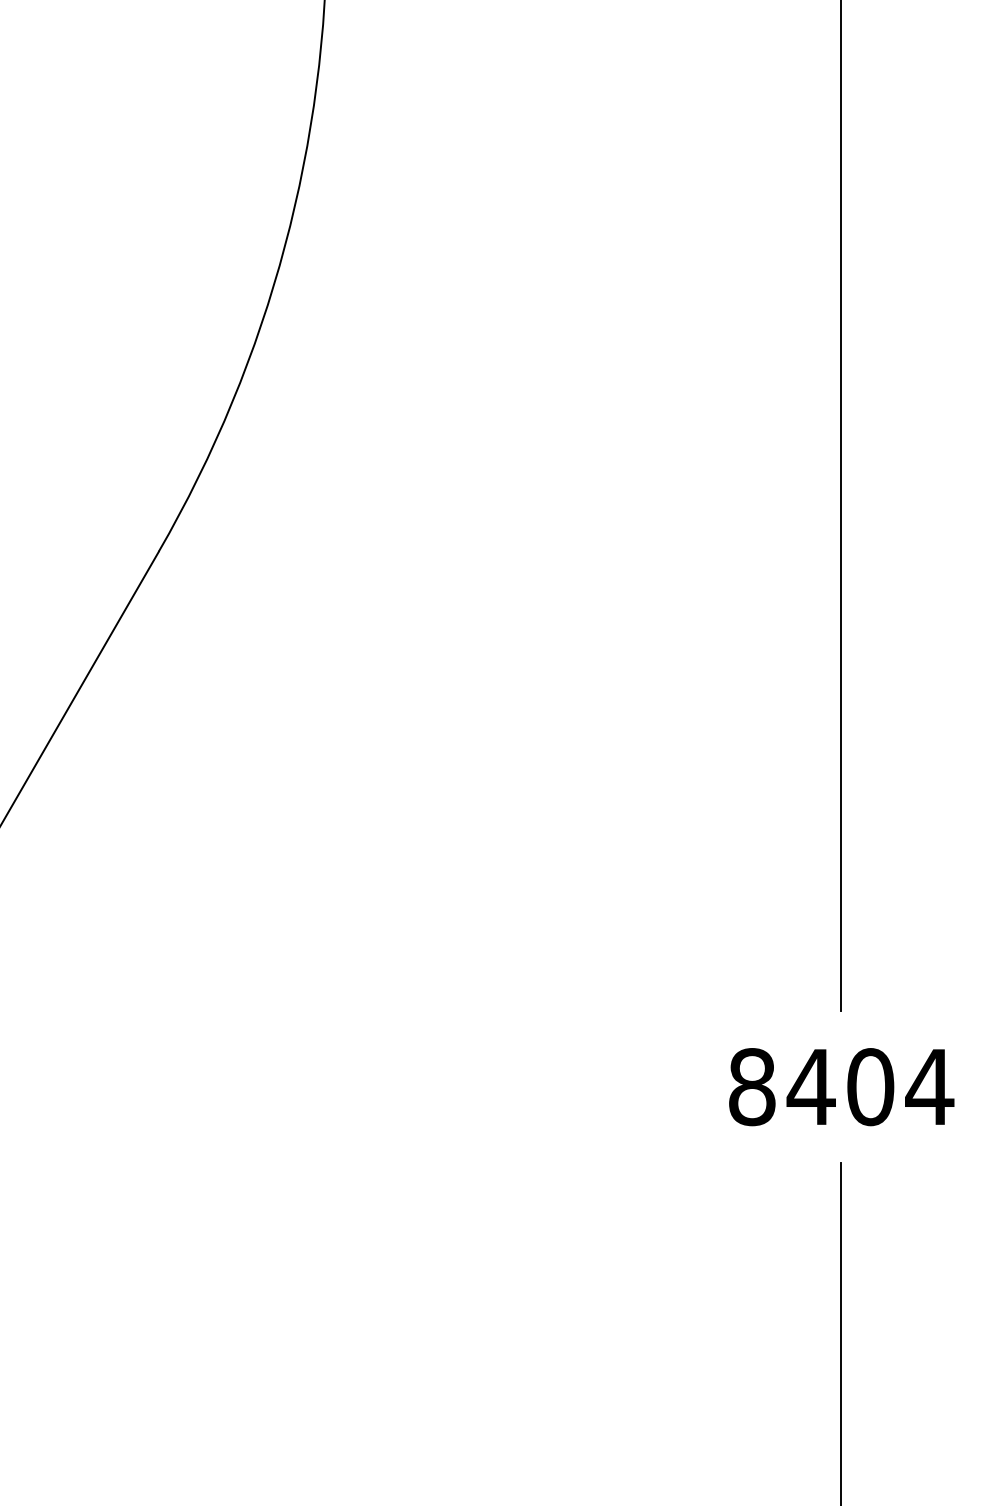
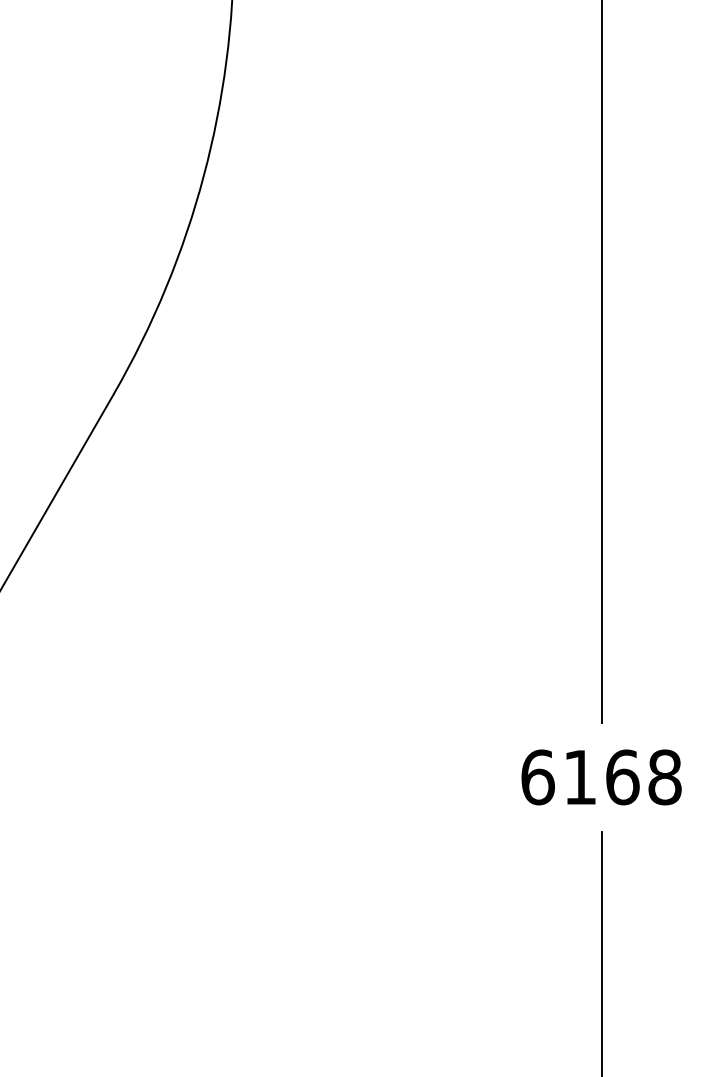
text: (841, 1087) -> (601, 777), 8404 -> 6168

